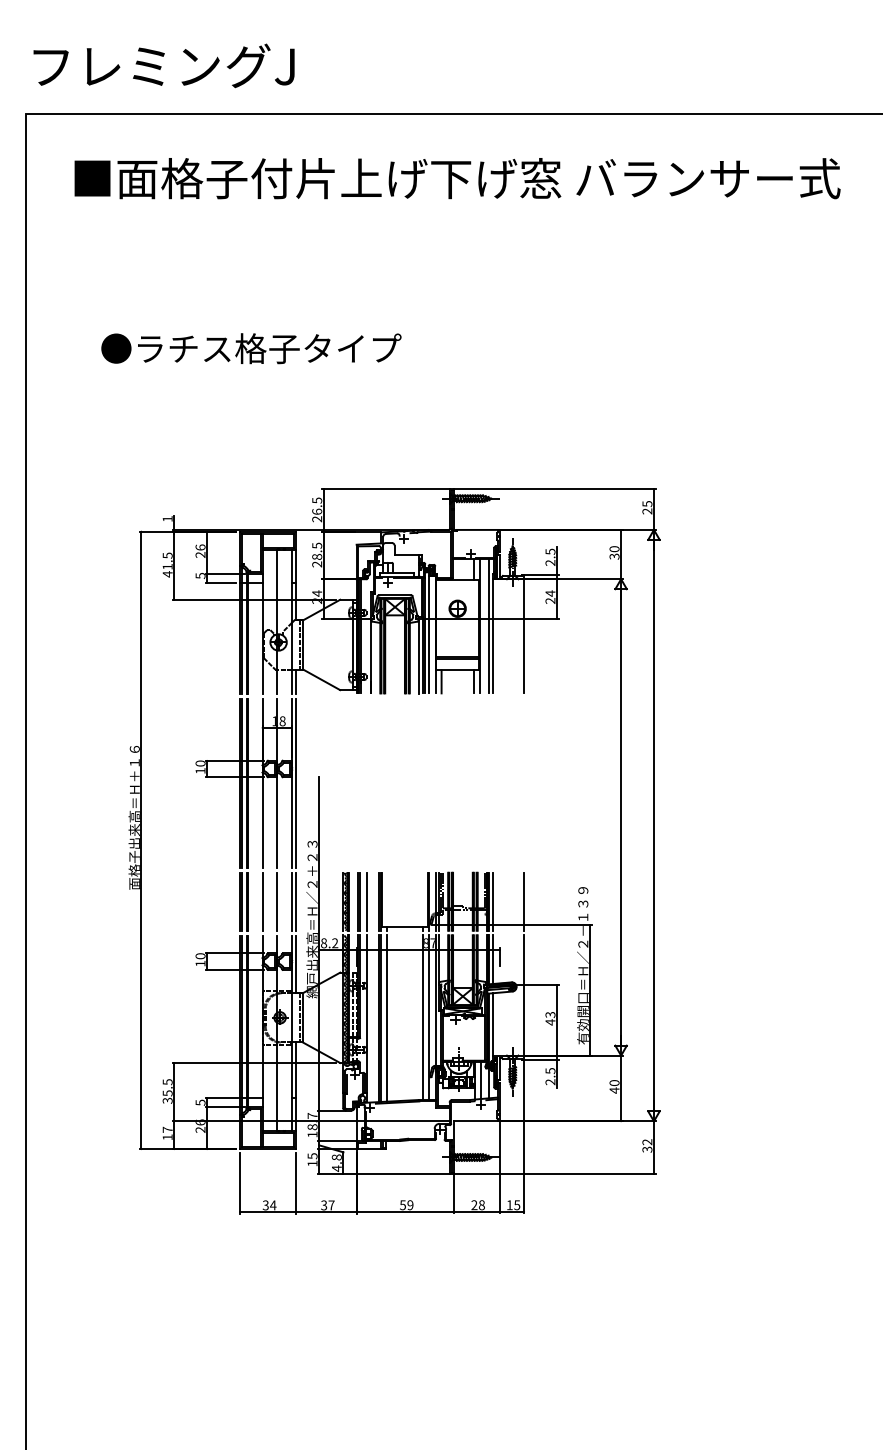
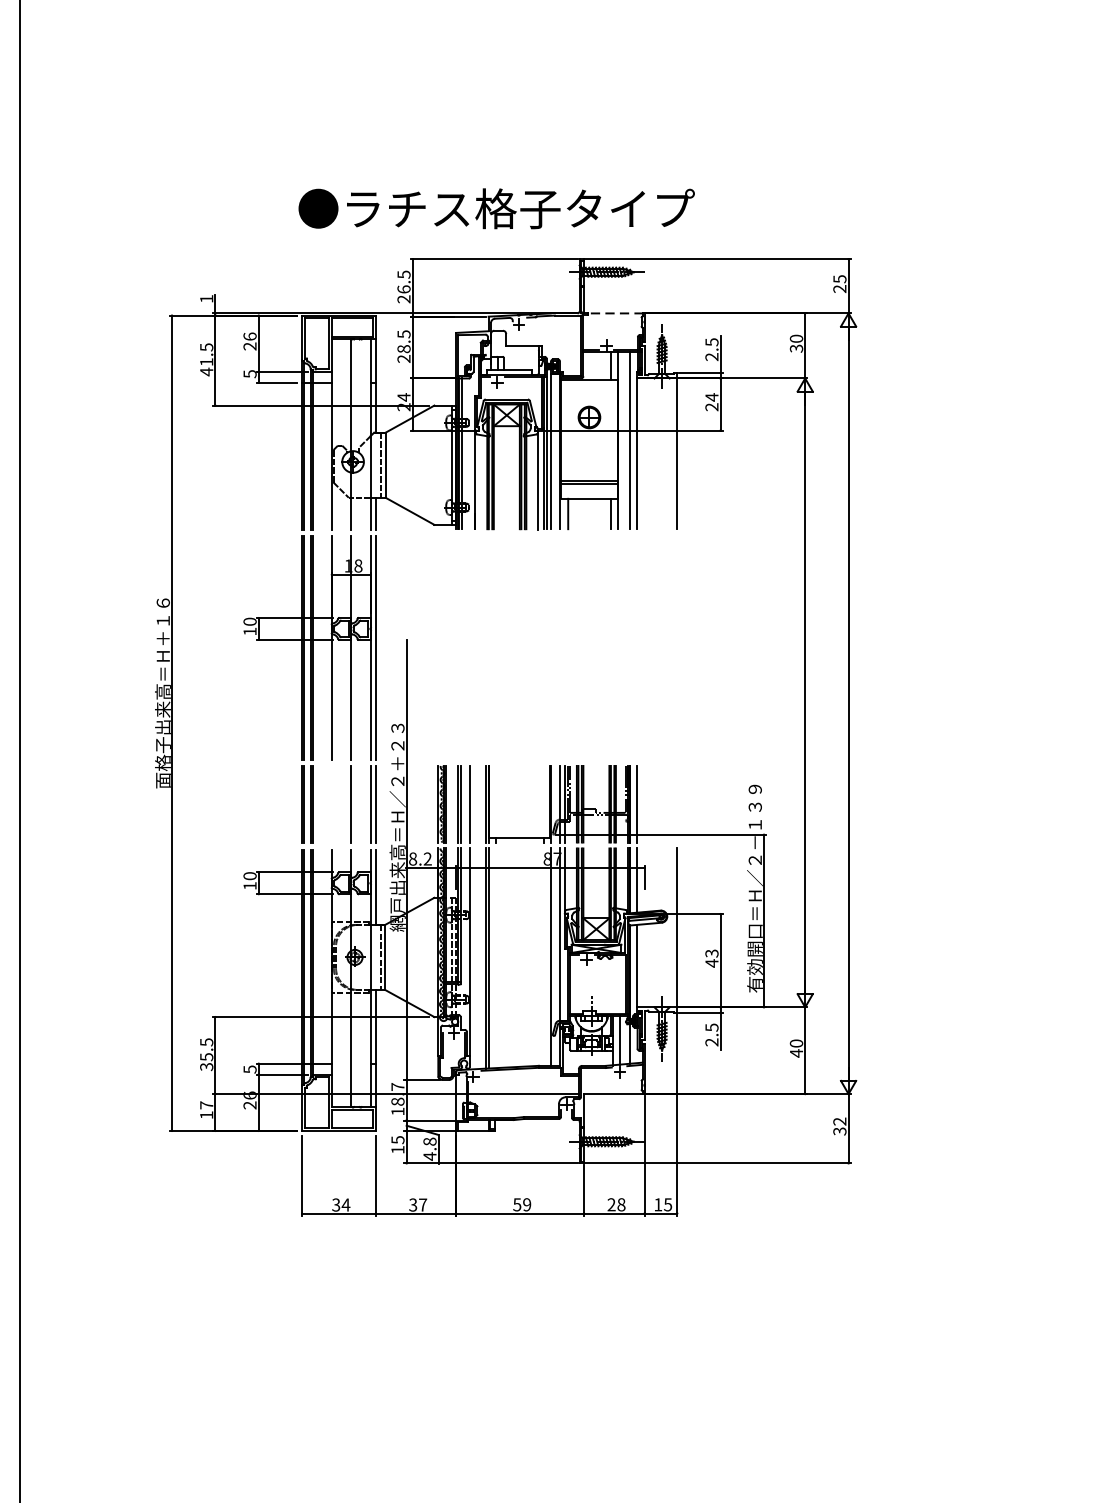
text: (251, 348) -> (496, 208), moved
line: (477, 529) -> (615, 312), solid -> dashed
line: (524, 901) -> (677, 803), removed
line: (262, 902) -> (331, 805), removed
line: (423, 1017) -> (544, 956), removed
line: (386, 1018) -> (495, 958), removed

